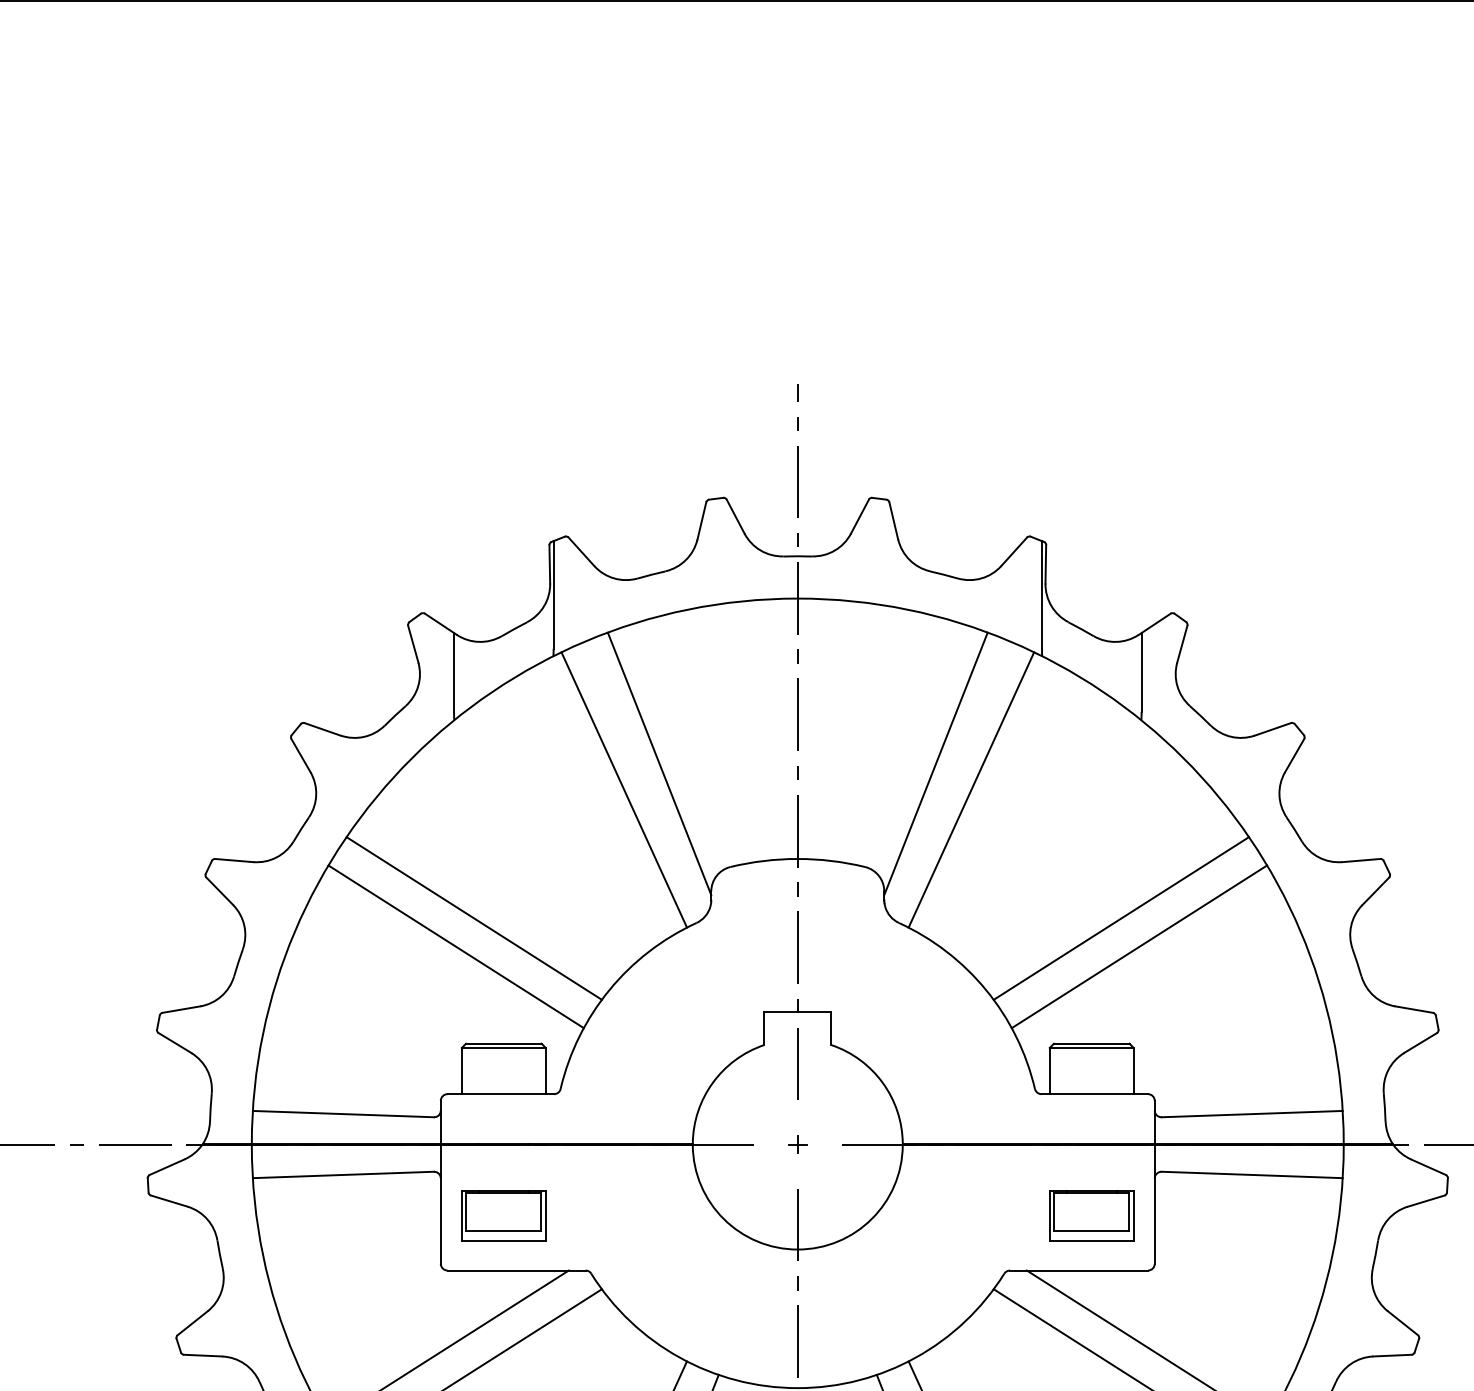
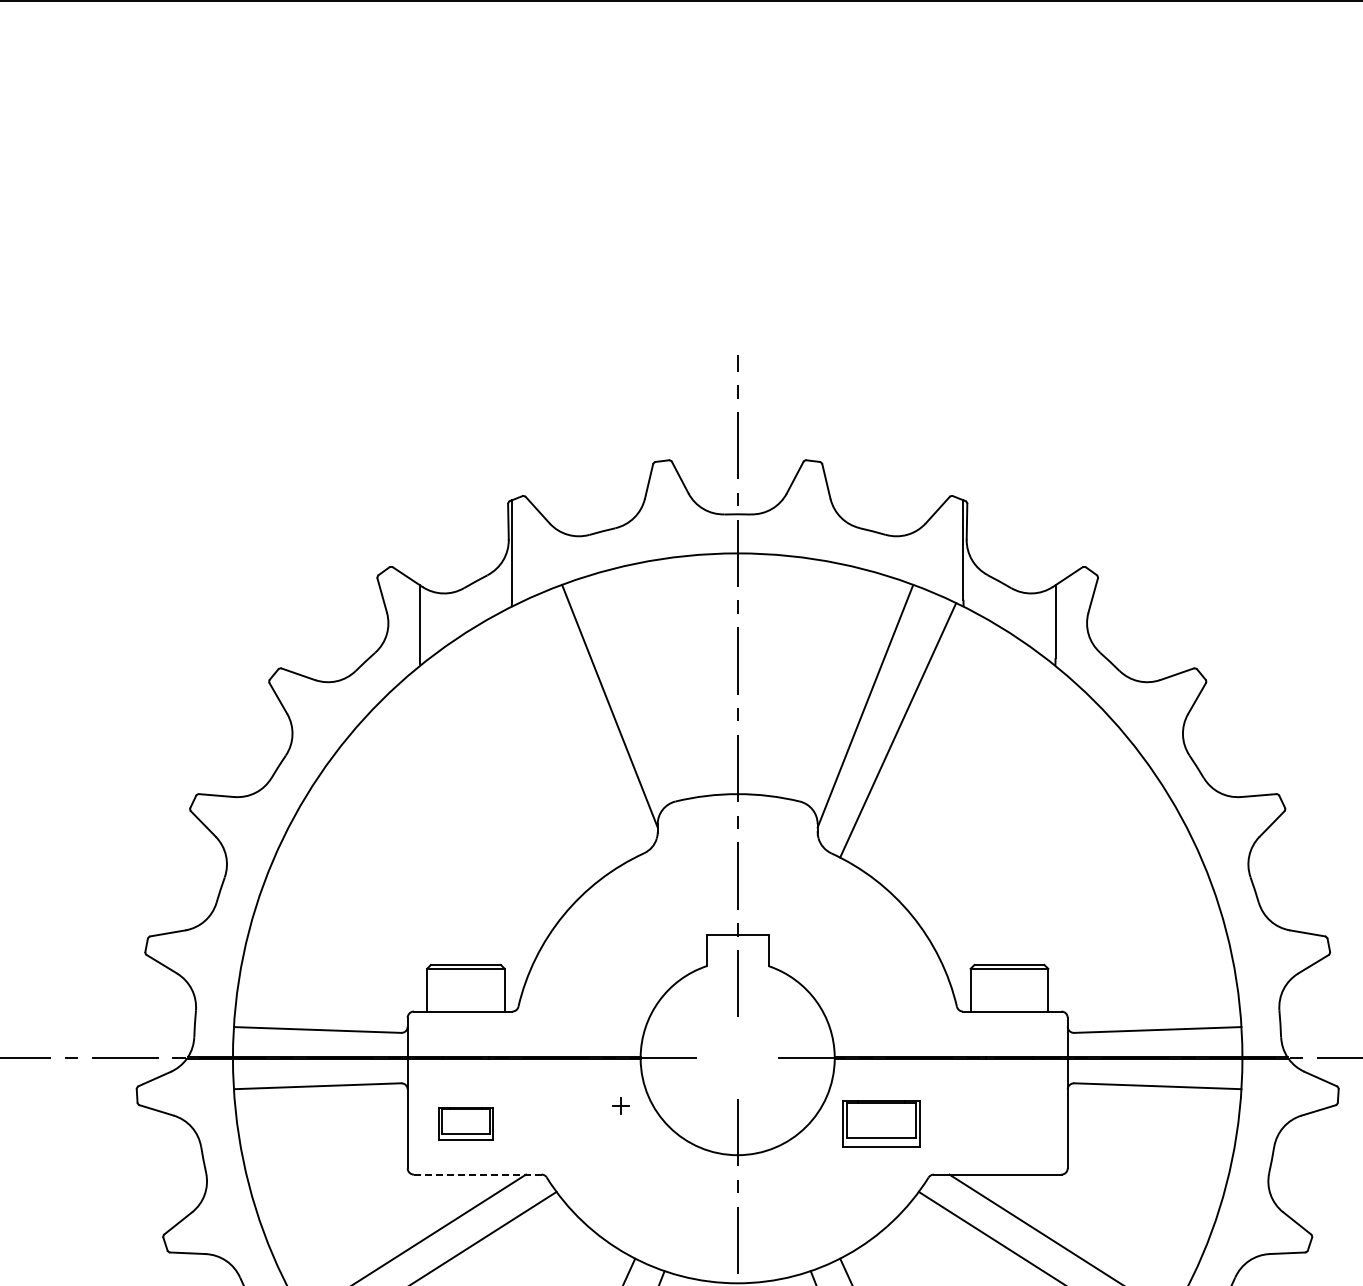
line: (624, 790) -> (577, 730), removed
line: (474, 917) -> (438, 848), removed
line: (1121, 917) -> (1036, 848), removed
line: (455, 946) -> (421, 875), removed
line: (1139, 946) -> (1053, 875), removed
part: (797, 1143) -> (620, 1105), moved
part: (503, 1215) -> (465, 1123), size x0.7
part: (1091, 1215) -> (881, 1123), moved
line: (516, 1270) -> (477, 1174), solid -> dashed

